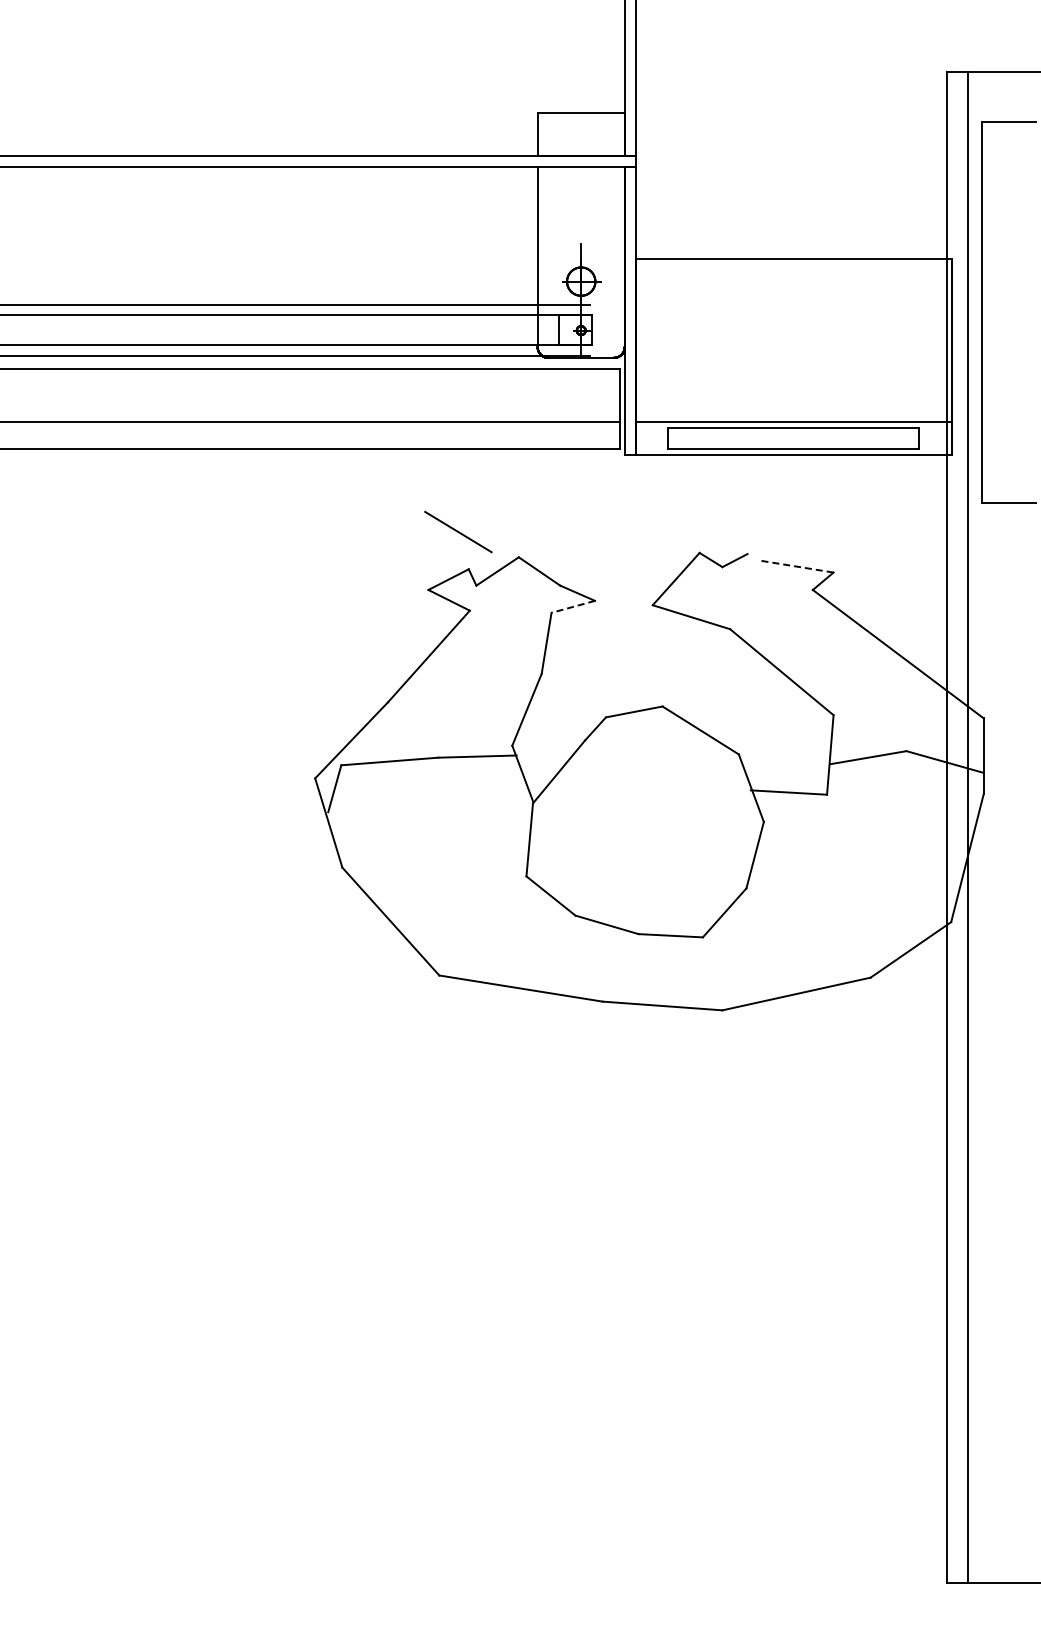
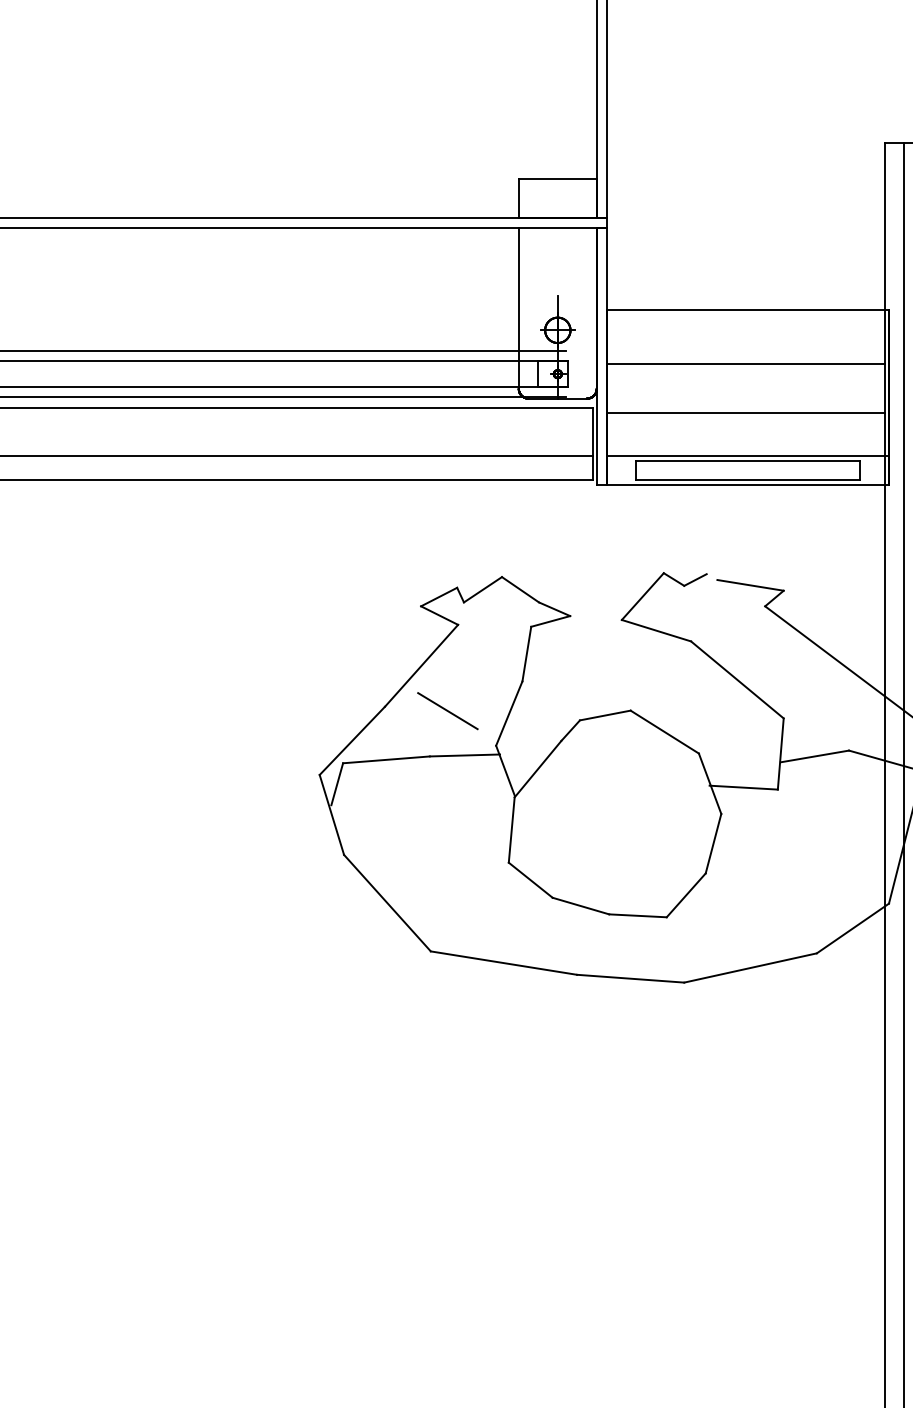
line: (791, 319) -> (746, 364), added
line: (791, 374) -> (746, 413), added
line: (458, 532) -> (447, 711), moved
line: (796, 566) -> (750, 585), dashed -> solid
line: (573, 606) -> (550, 621), dashed -> solid

